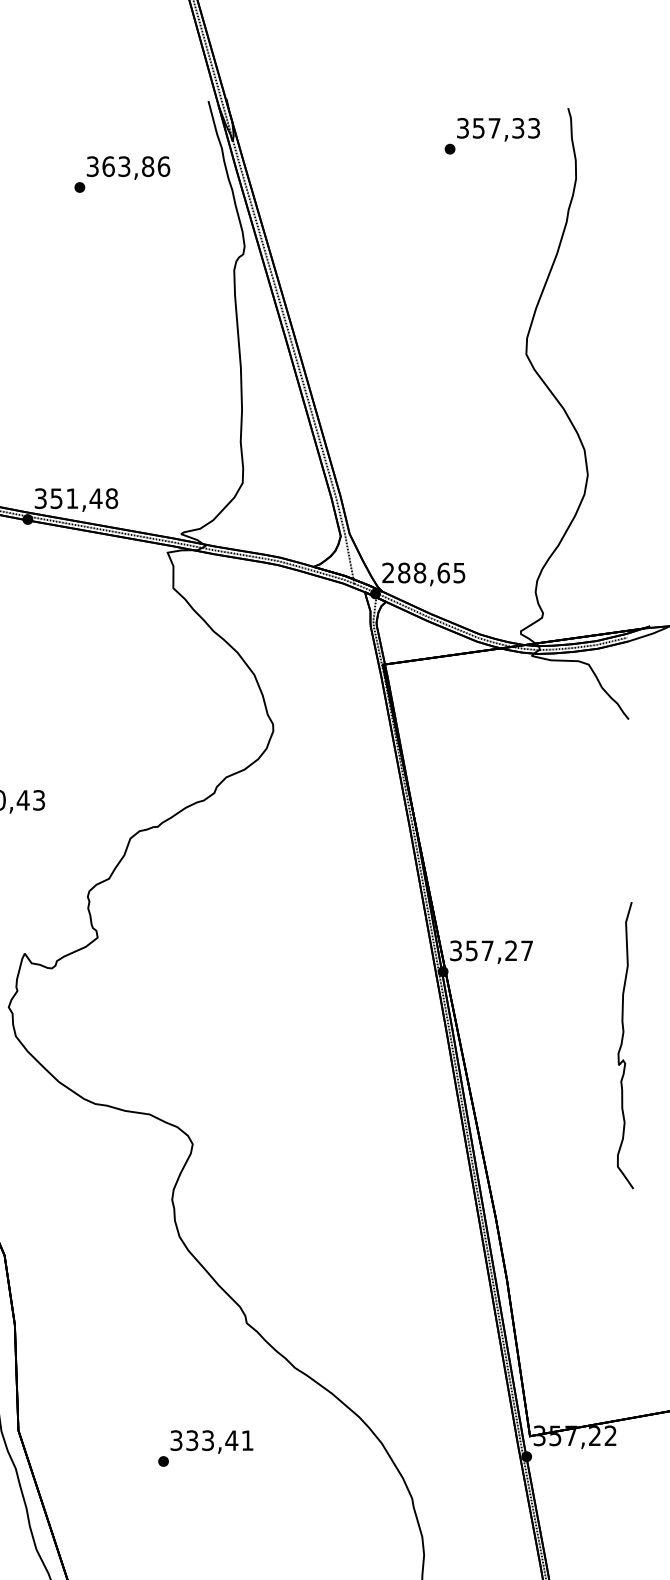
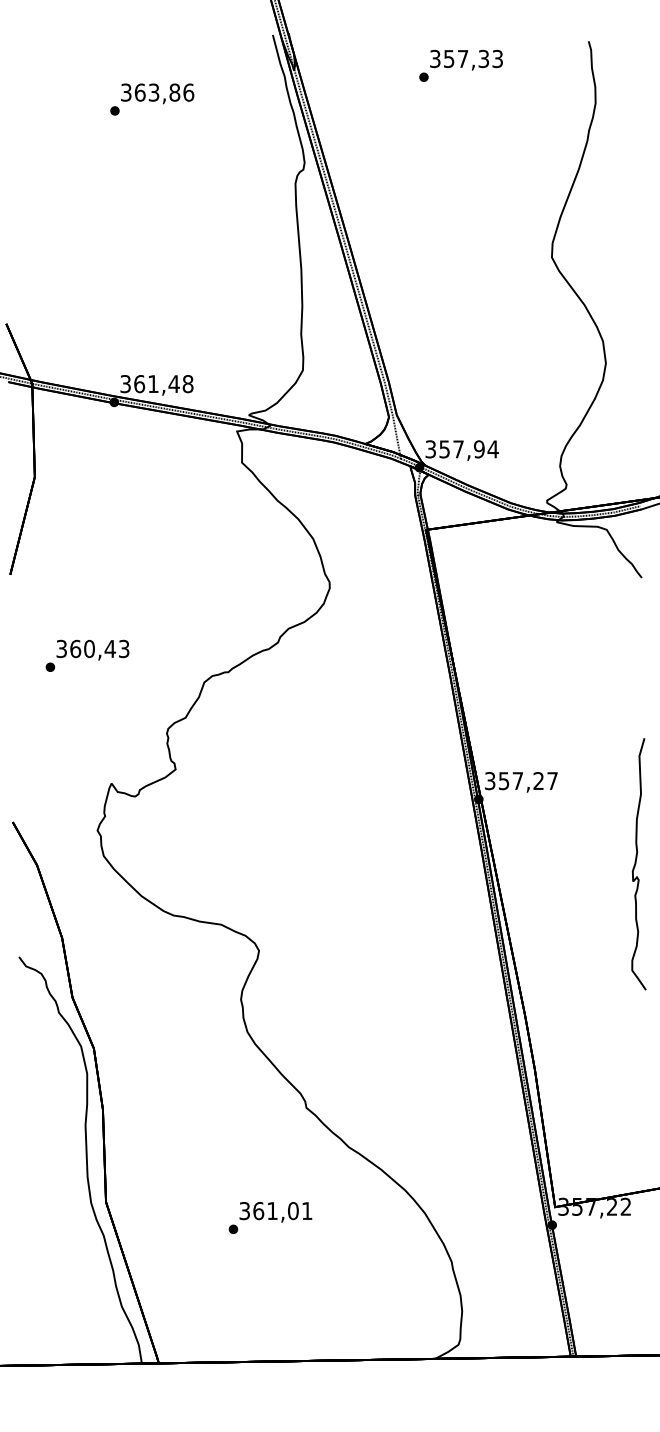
text: (491, 135) -> (460, 65), moved
text: (122, 174) -> (152, 99), moved
text: (56, 499) -> (139, 384), 351,48 -> 361,48
text: (423, 573) -> (461, 449), 288,65 -> 357,94
text: (212, 1441) -> (276, 1211), 333,41 -> 361,01

